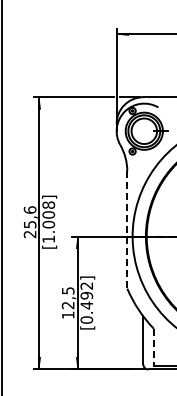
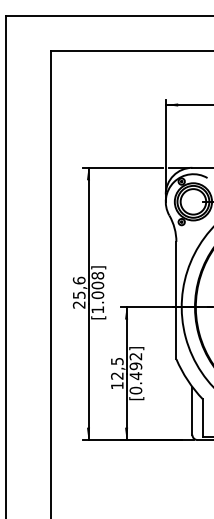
line: (127, 229) -> (176, 300), dashed -> solid
line: (153, 347) -> (202, 418), dashed -> solid

